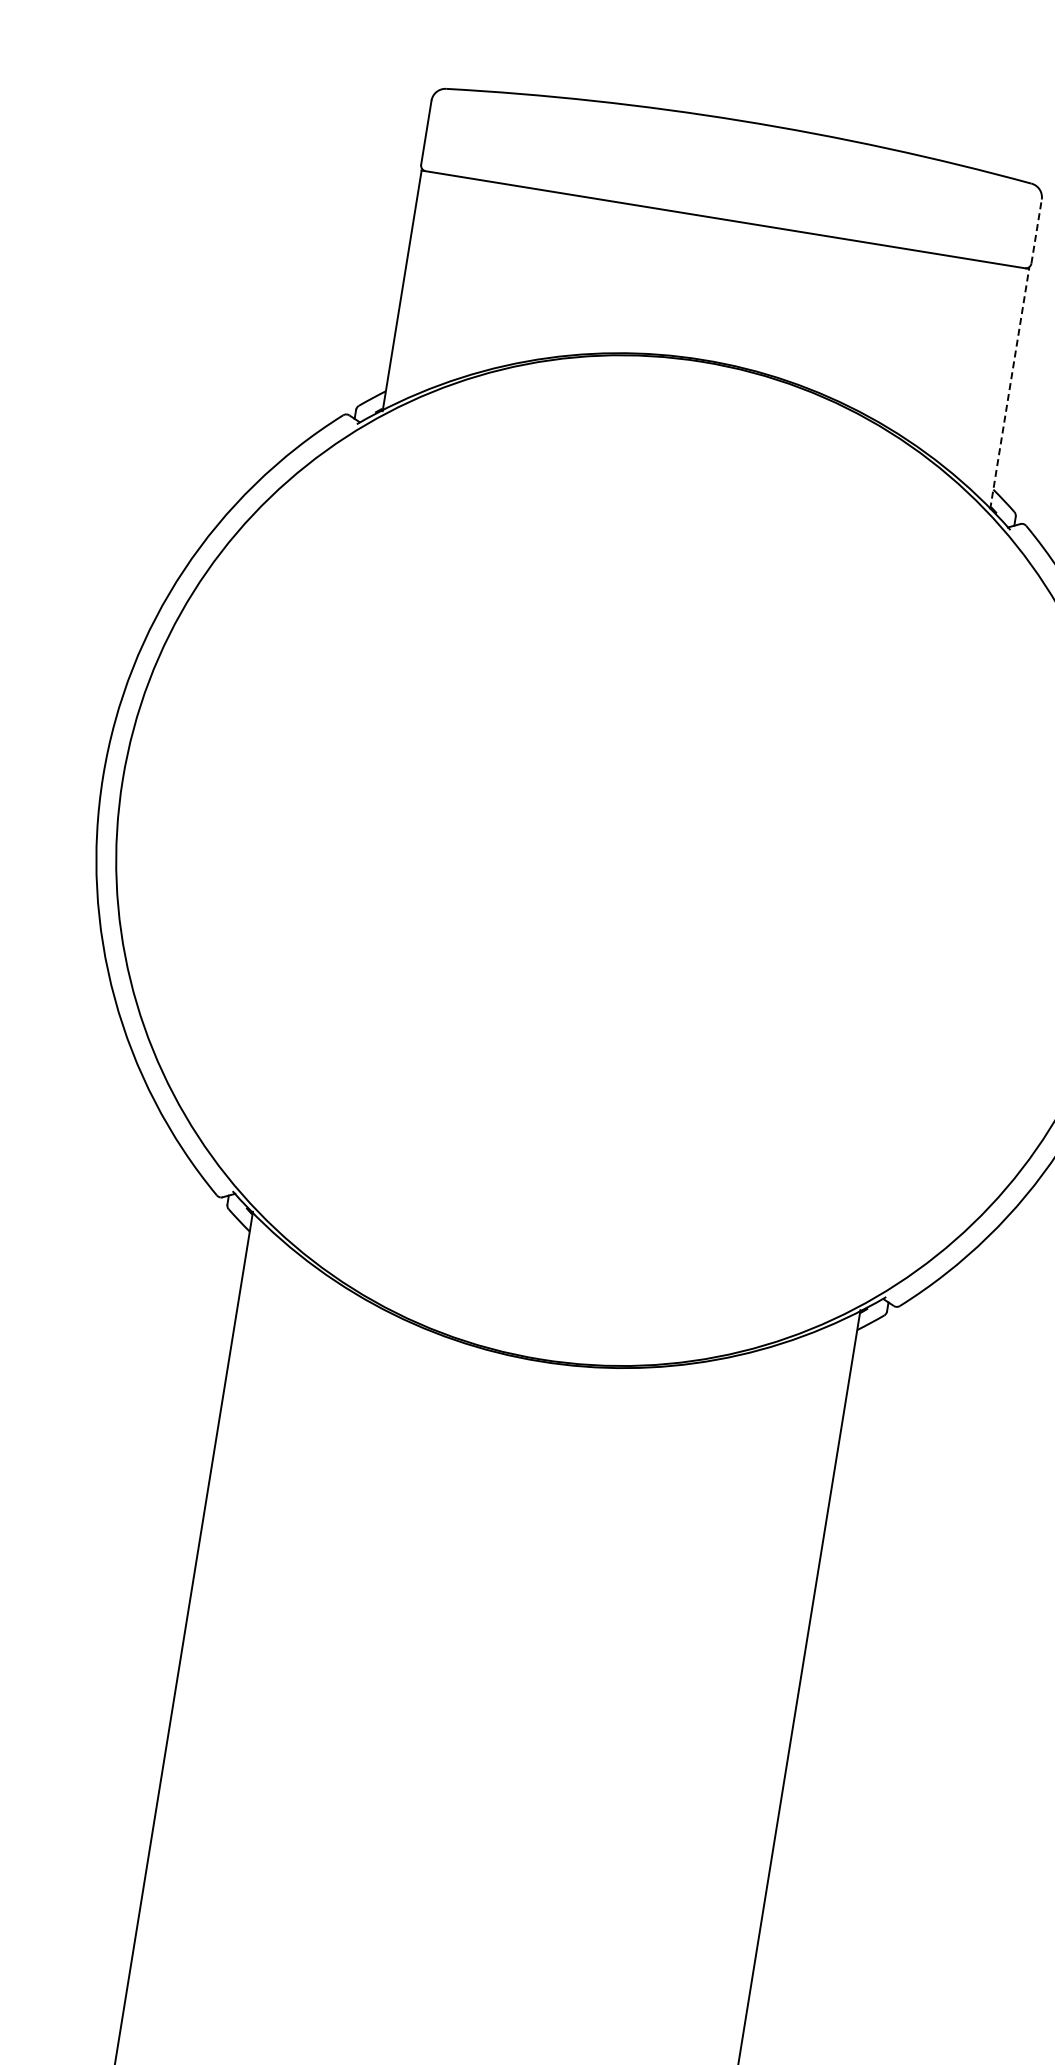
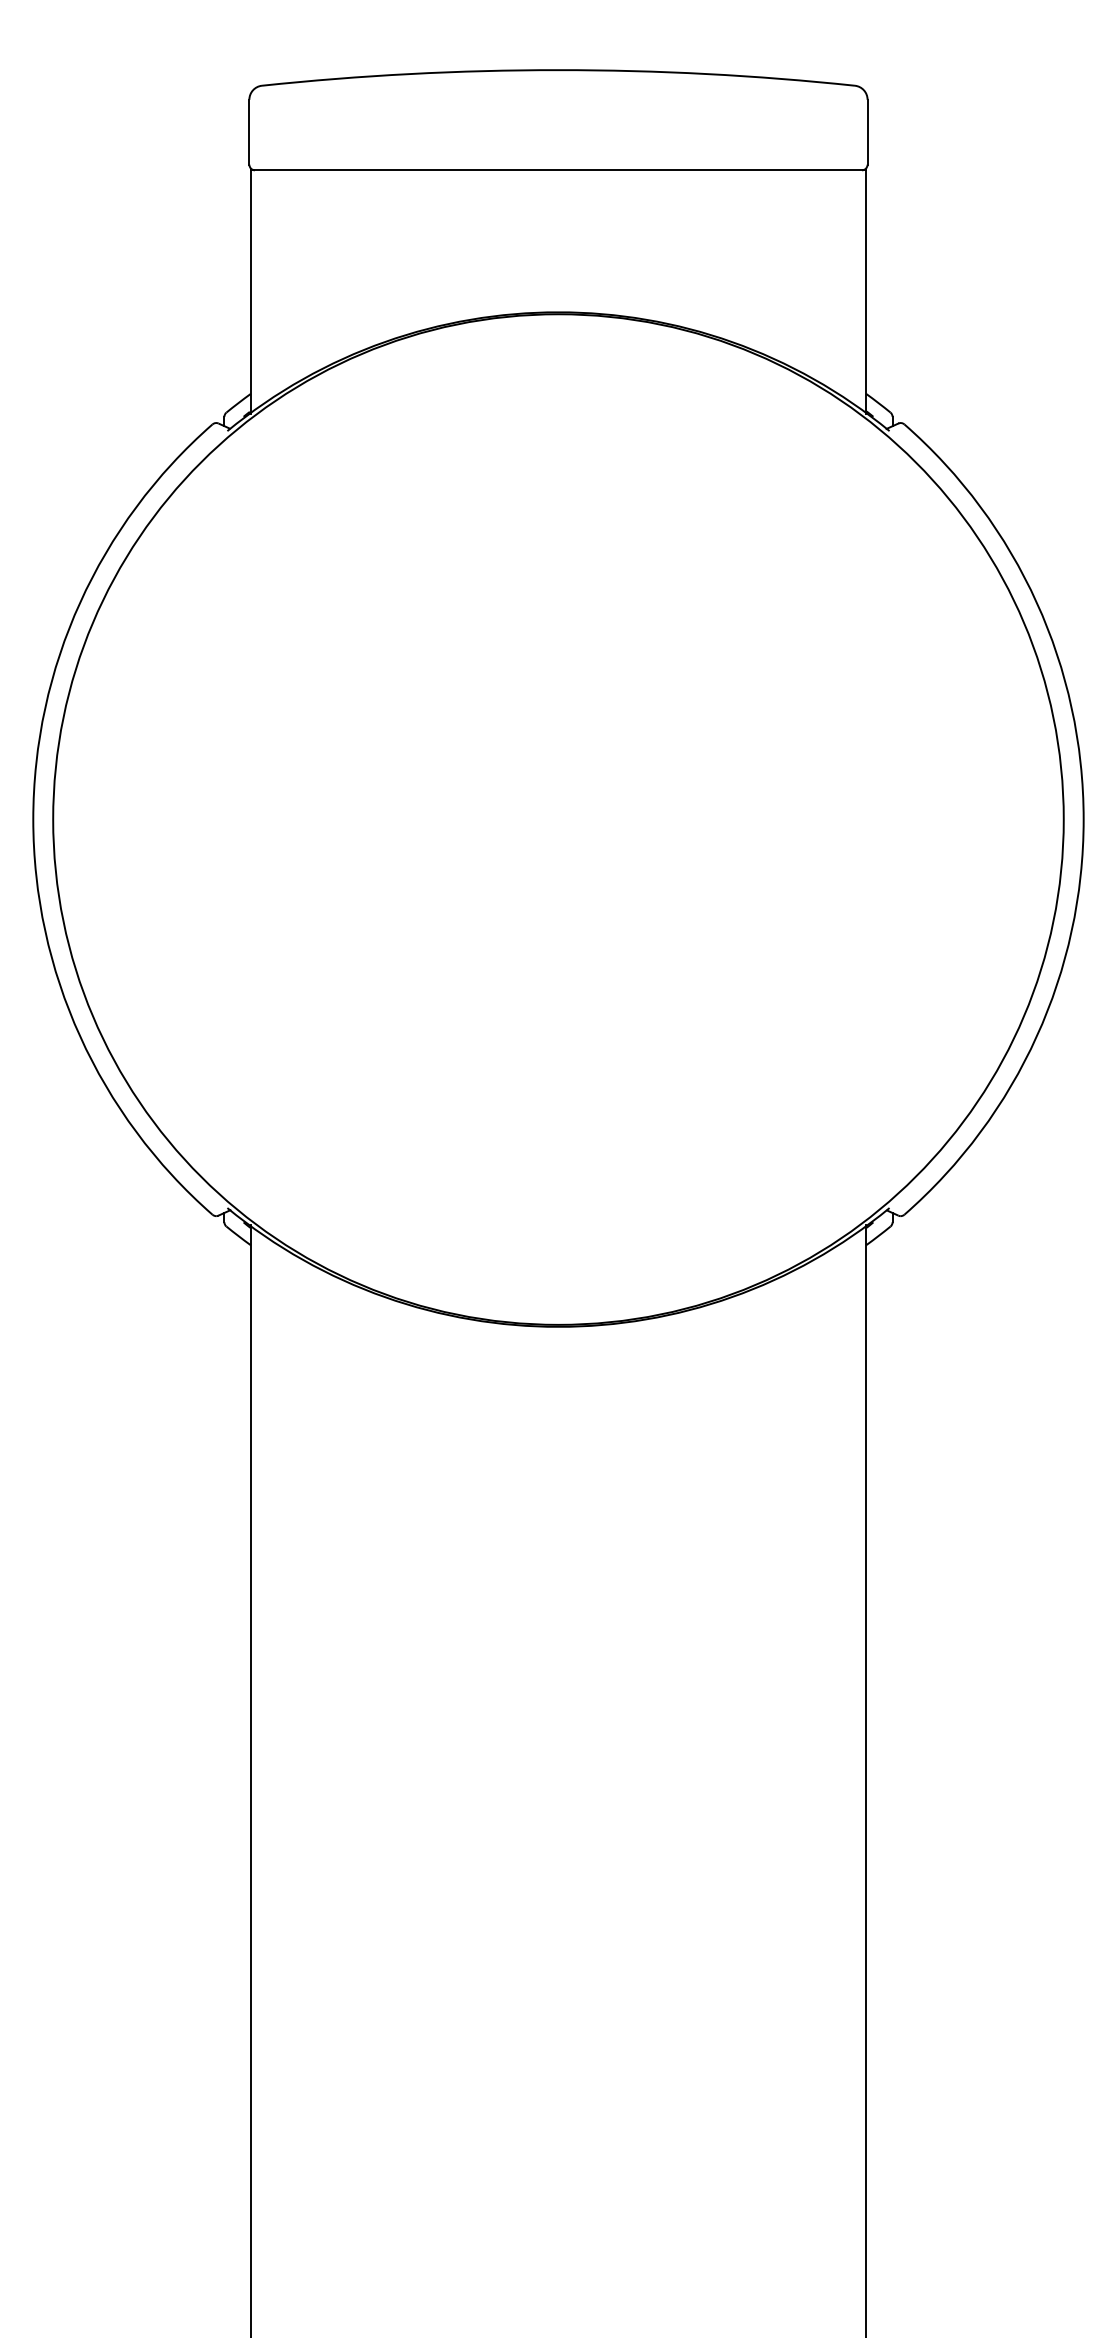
line: (1036, 230) -> (867, 131), dashed -> solid
line: (1009, 389) -> (866, 292), dashed -> solid

